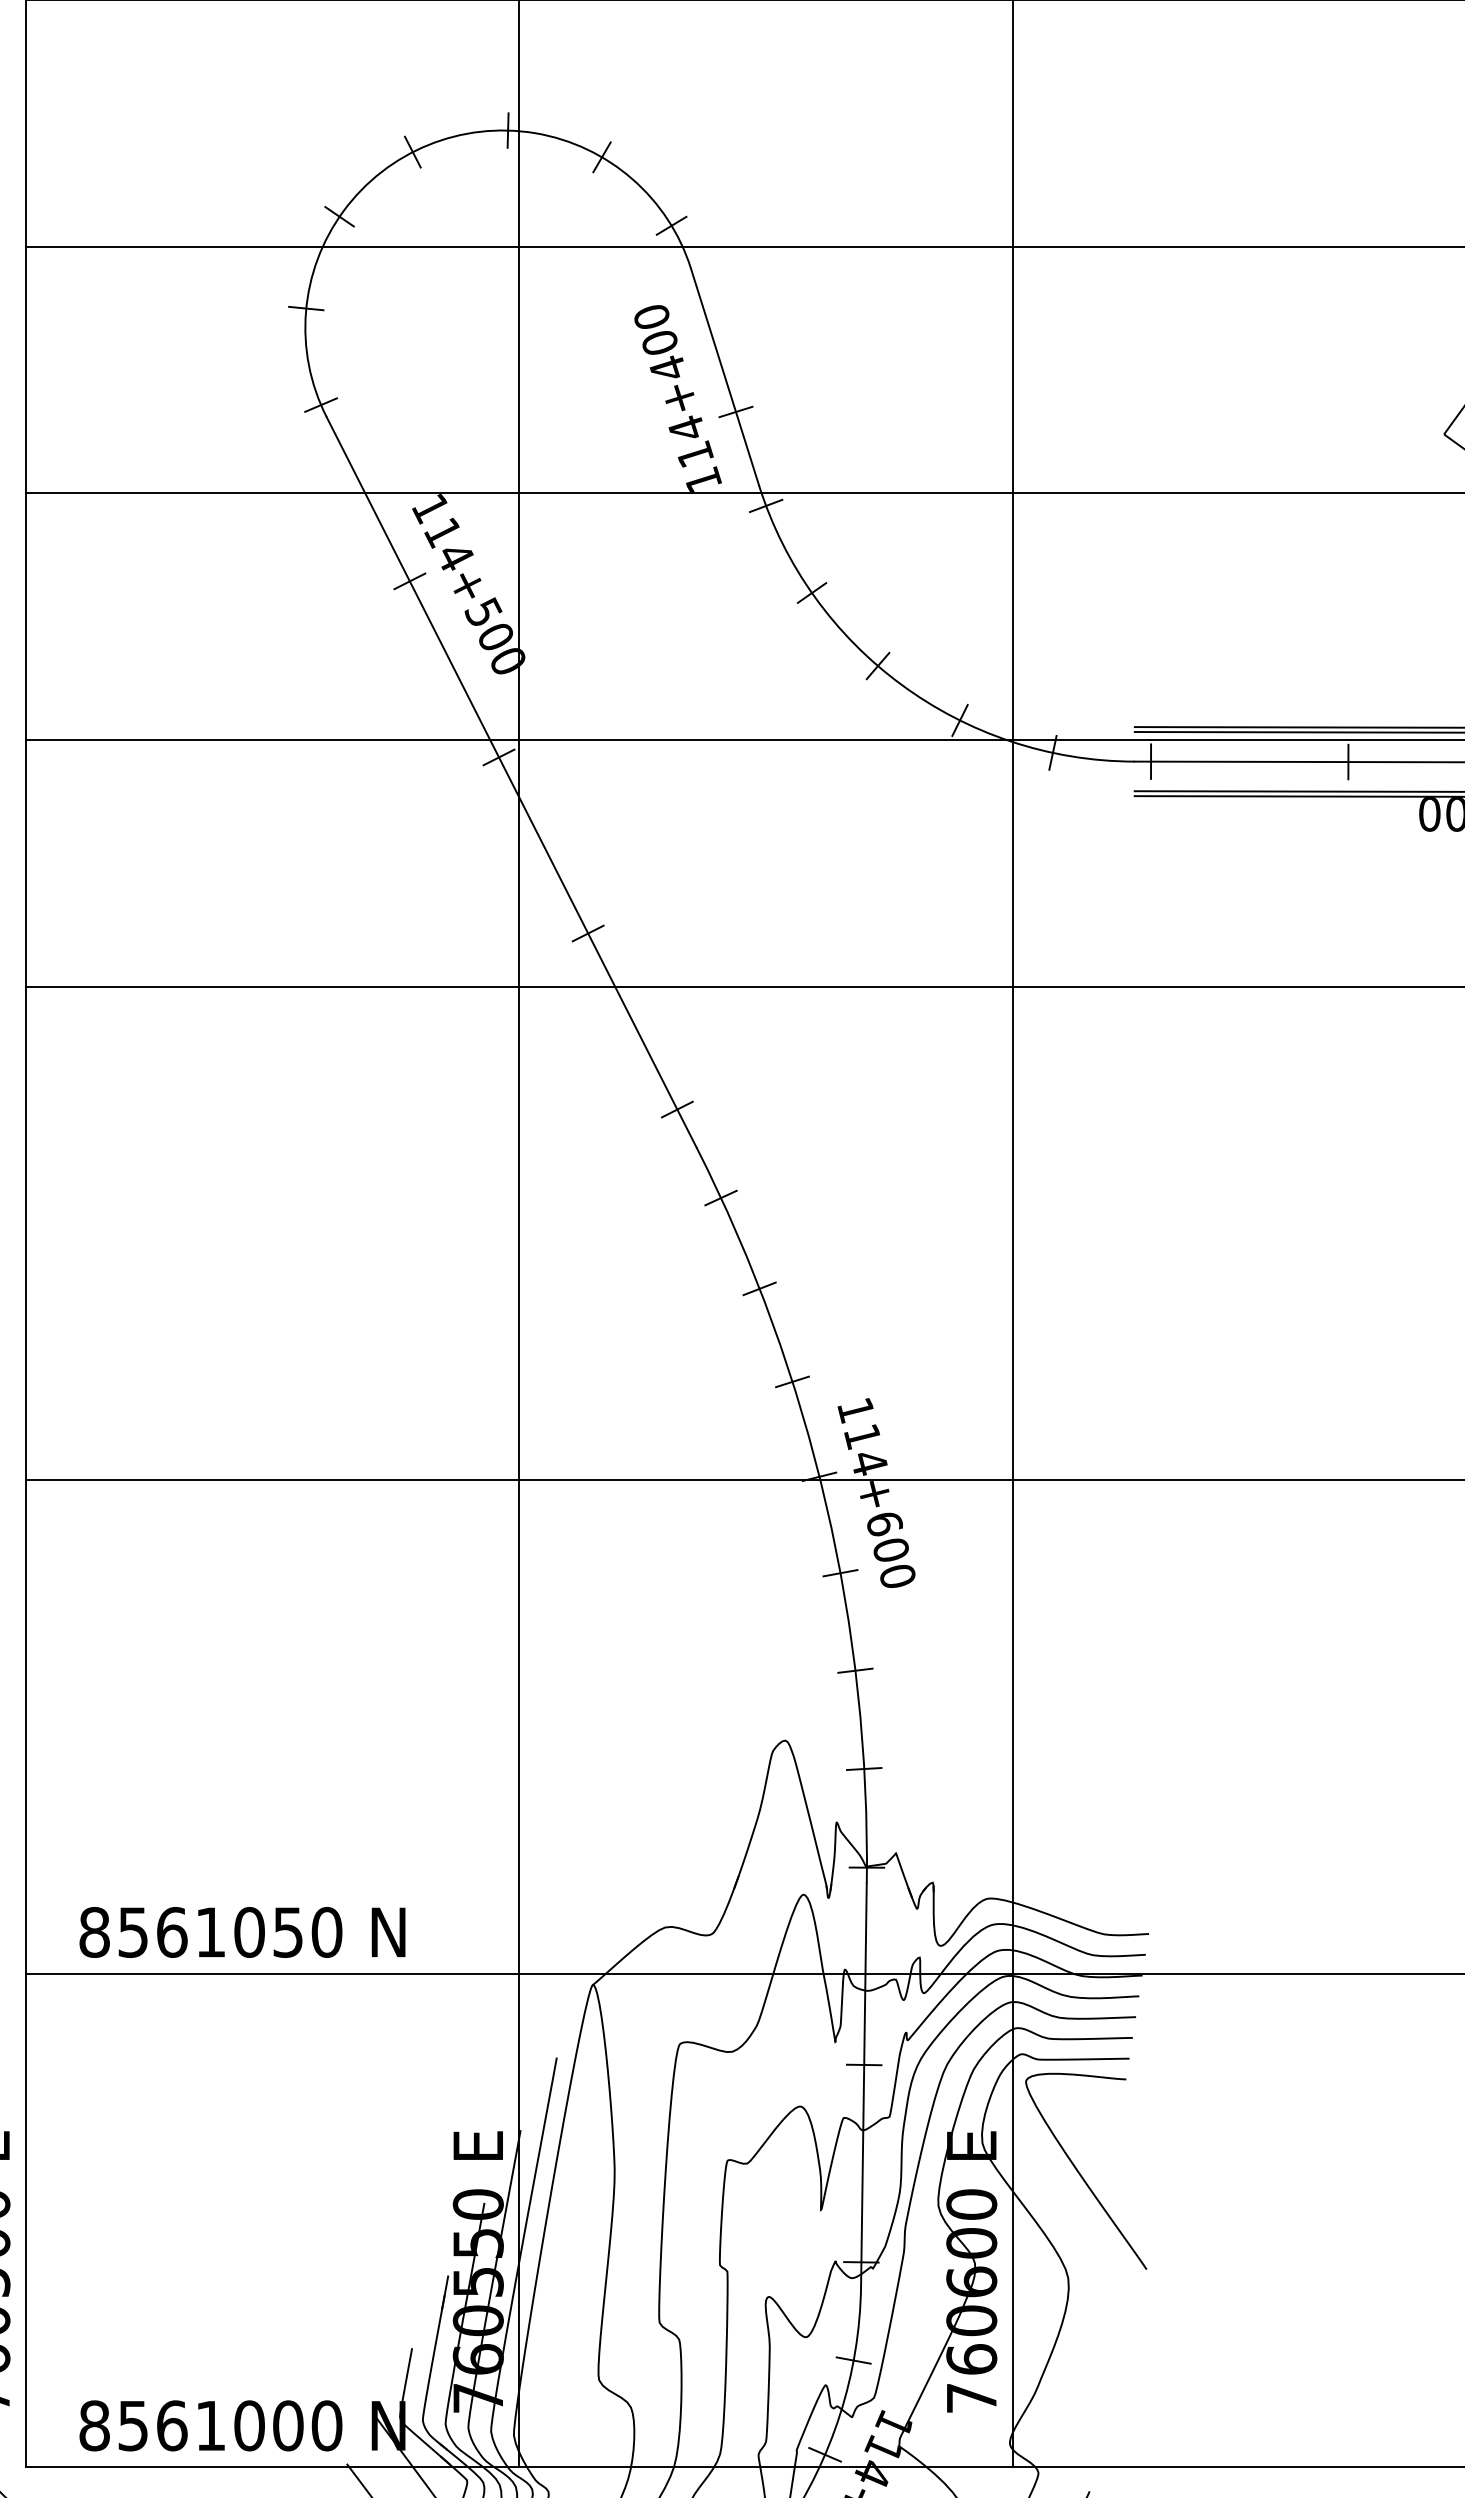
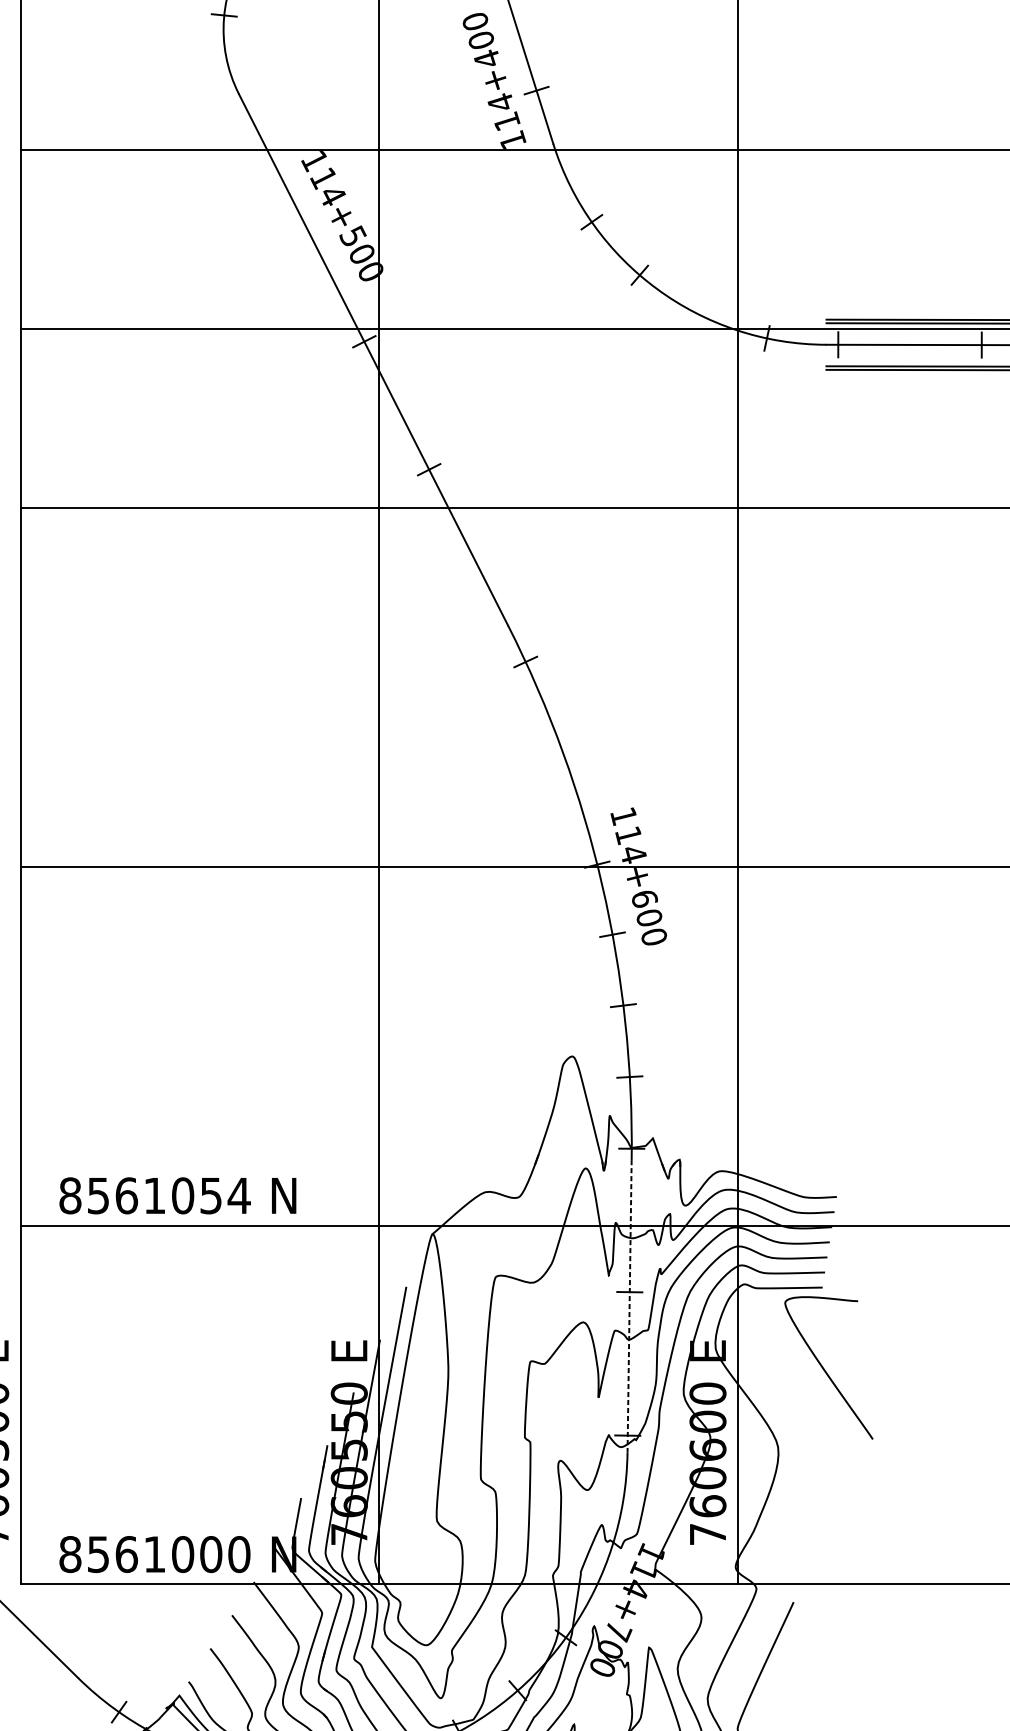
line: (320, 404) -> (234, 85), removed
line: (765, 505) -> (558, 158), removed
line: (409, 581) -> (299, 213), removed
line: (959, 719) -> (699, 314), removed
line: (676, 1109) -> (493, 597), removed
line: (759, 1288) -> (553, 727), removed
line: (792, 1381) -> (577, 795), removed
text: (326, 1932) -> (238, 1195), 8561050 -> 8561054
line: (863, 2085) -> (629, 1307), solid -> dashed
curve: (1081, 2174) -> (825, 1370), moved
line: (853, 2360) -> (622, 1507), removed
line: (824, 2454) -> (600, 1575), removed

